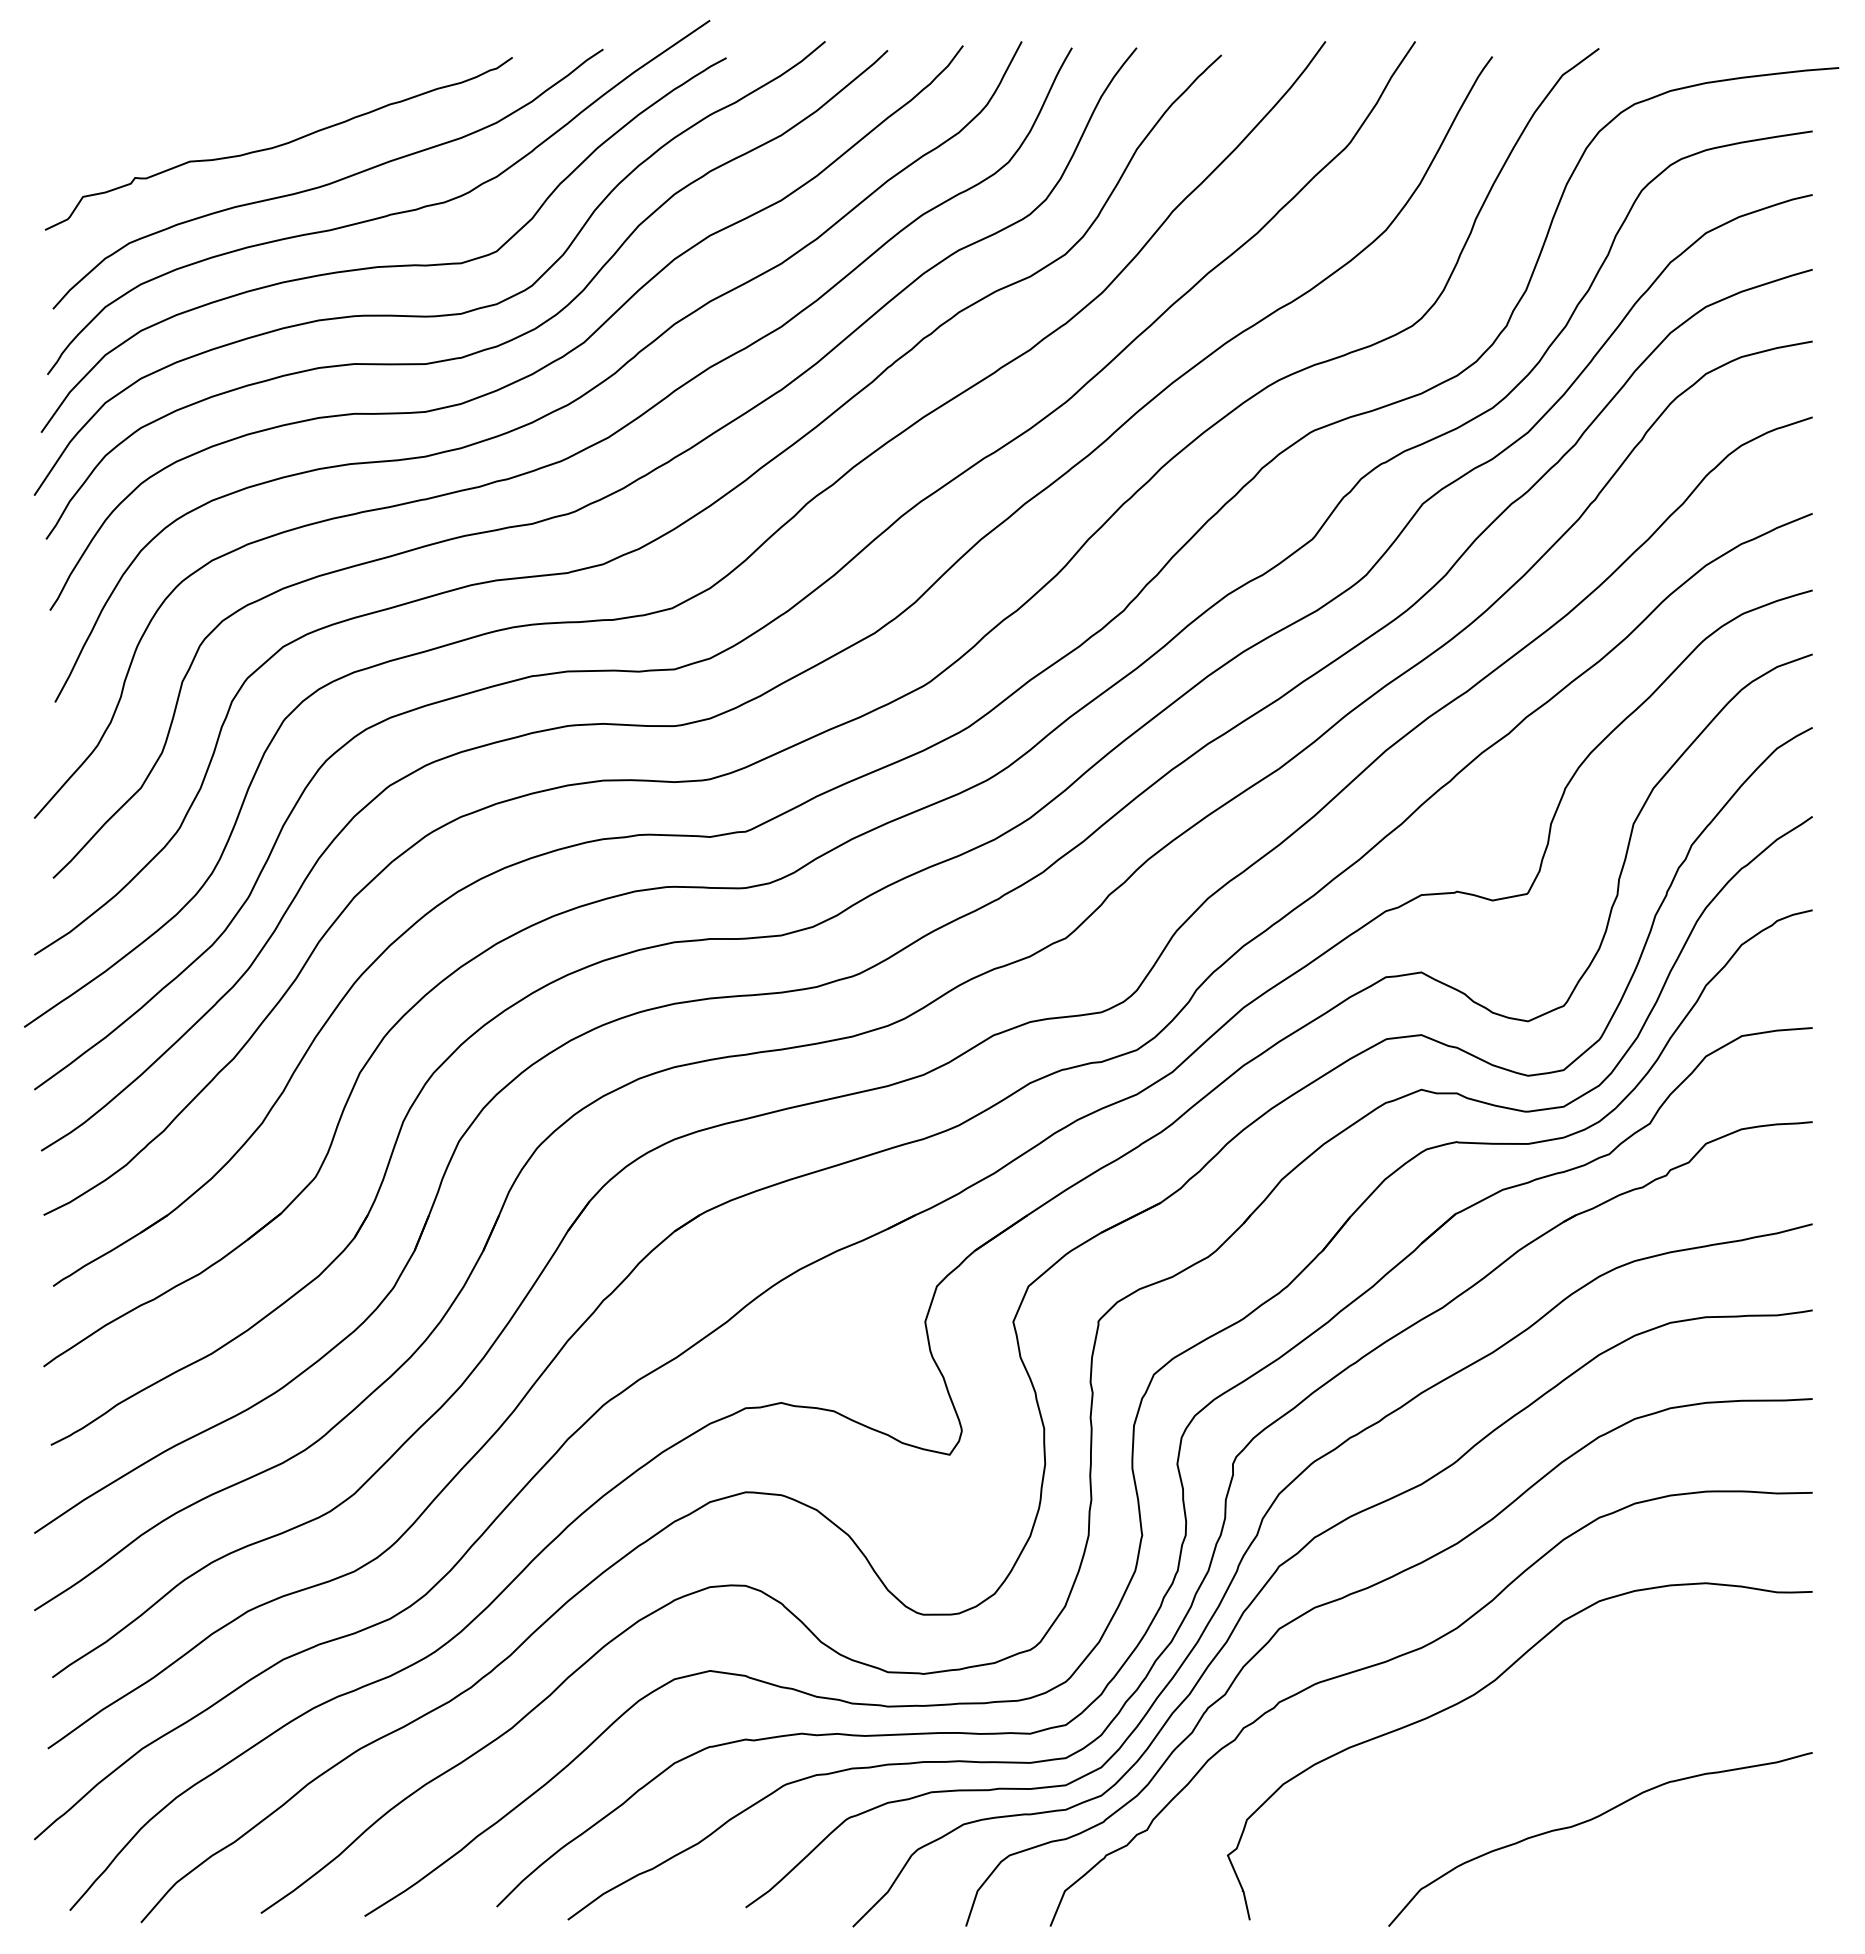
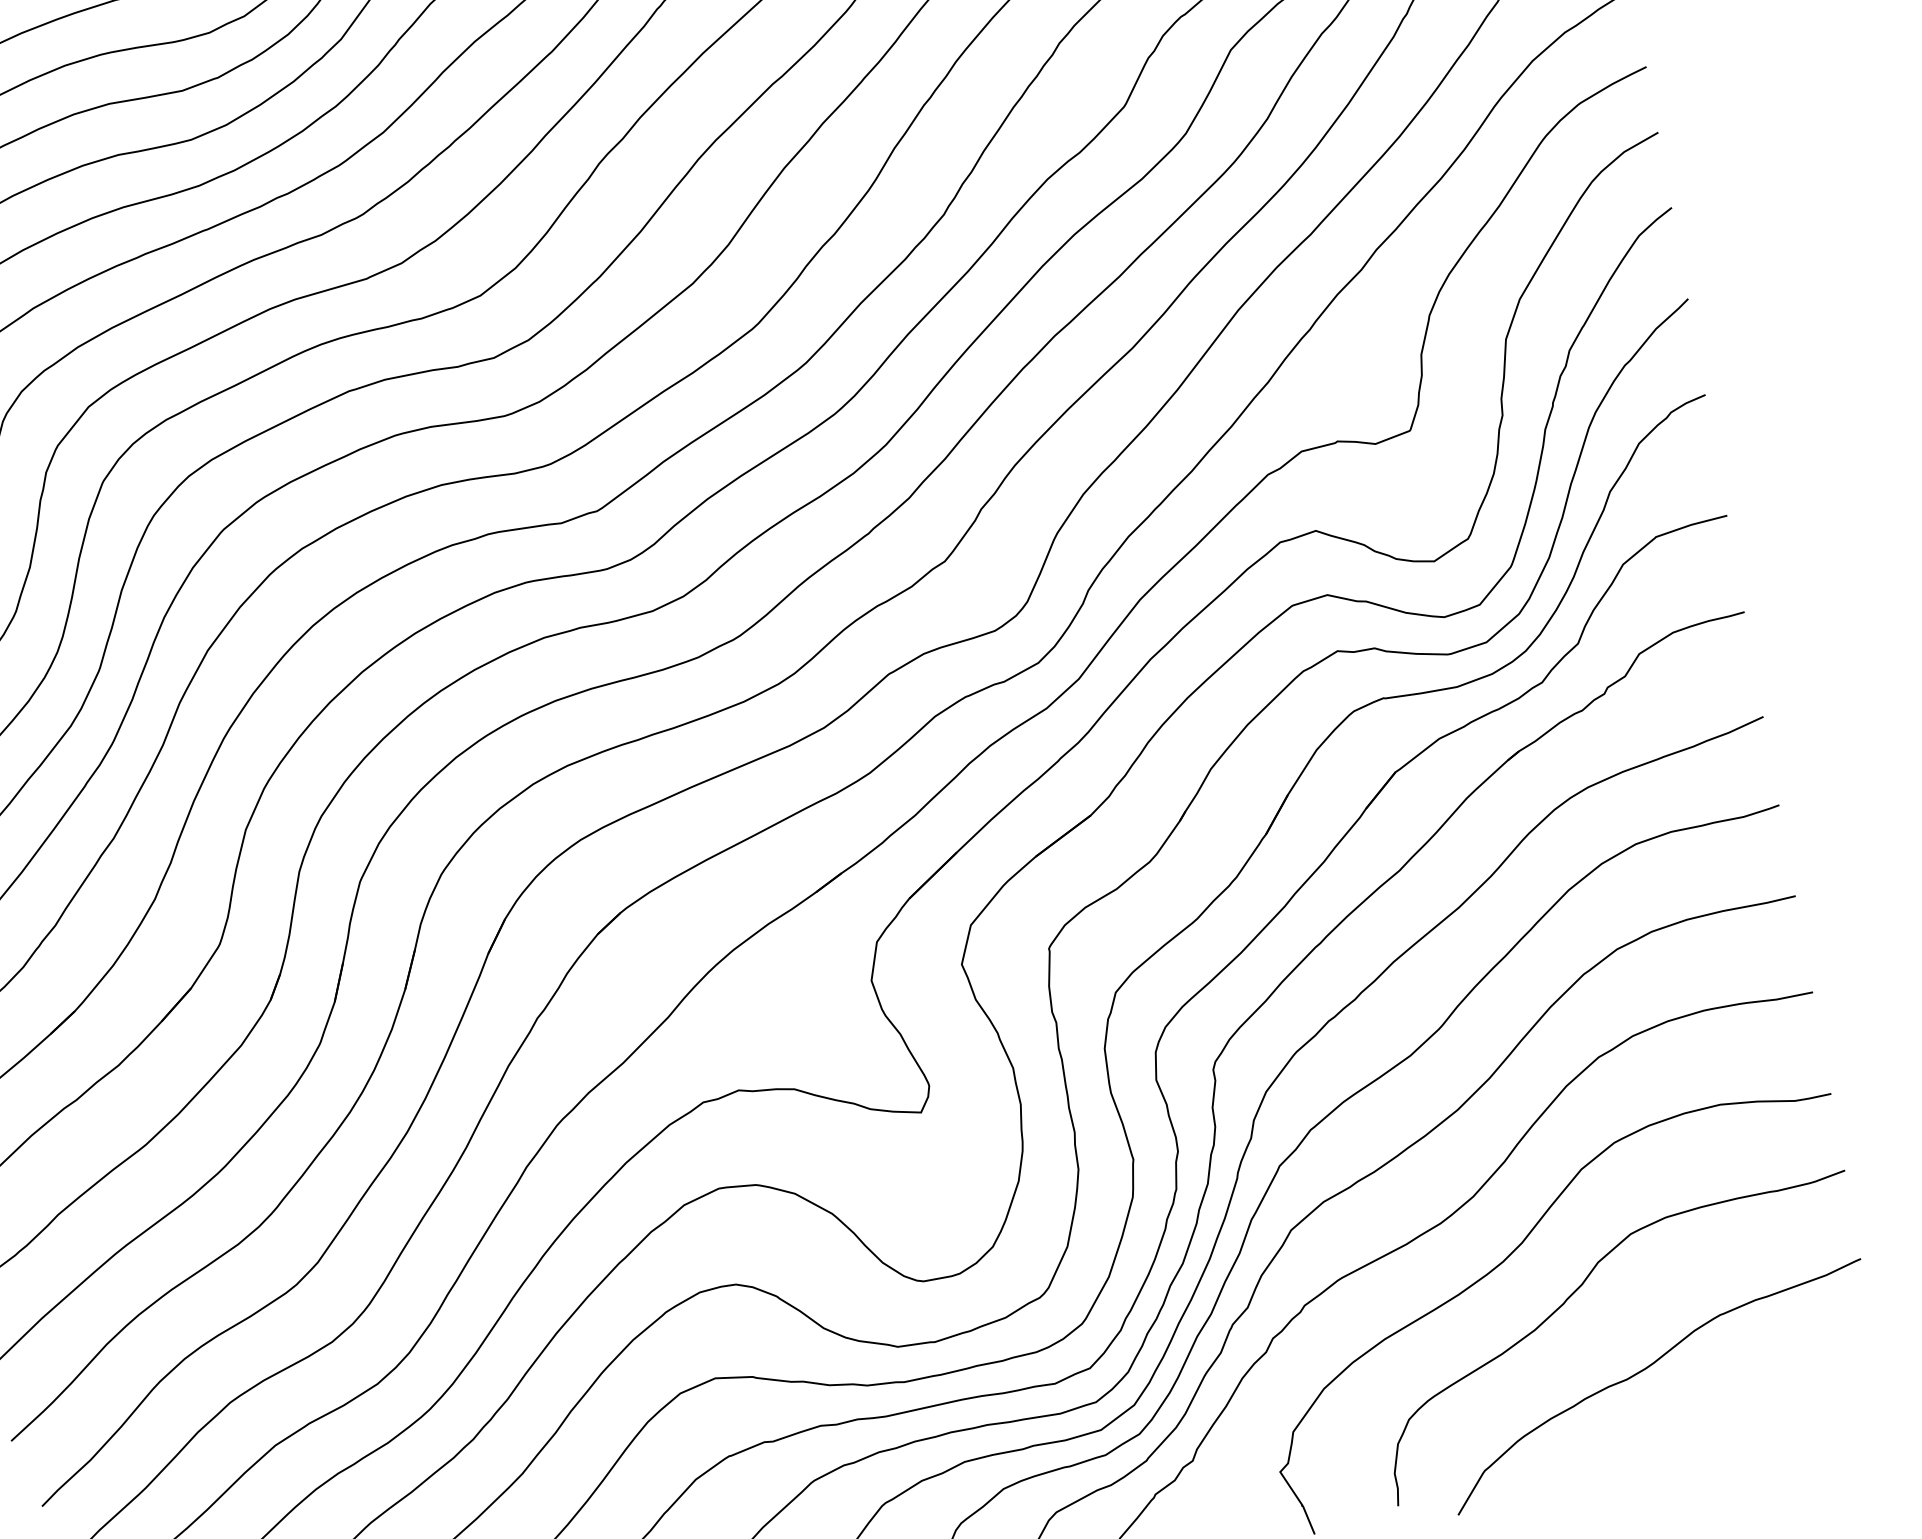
curve: (1538, 1735) -> (1576, 1291), added

